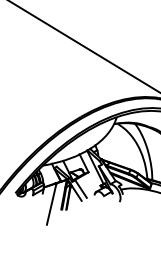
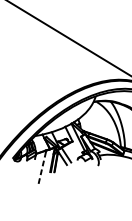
line: (51, 205) -> (42, 168), solid -> dashed

